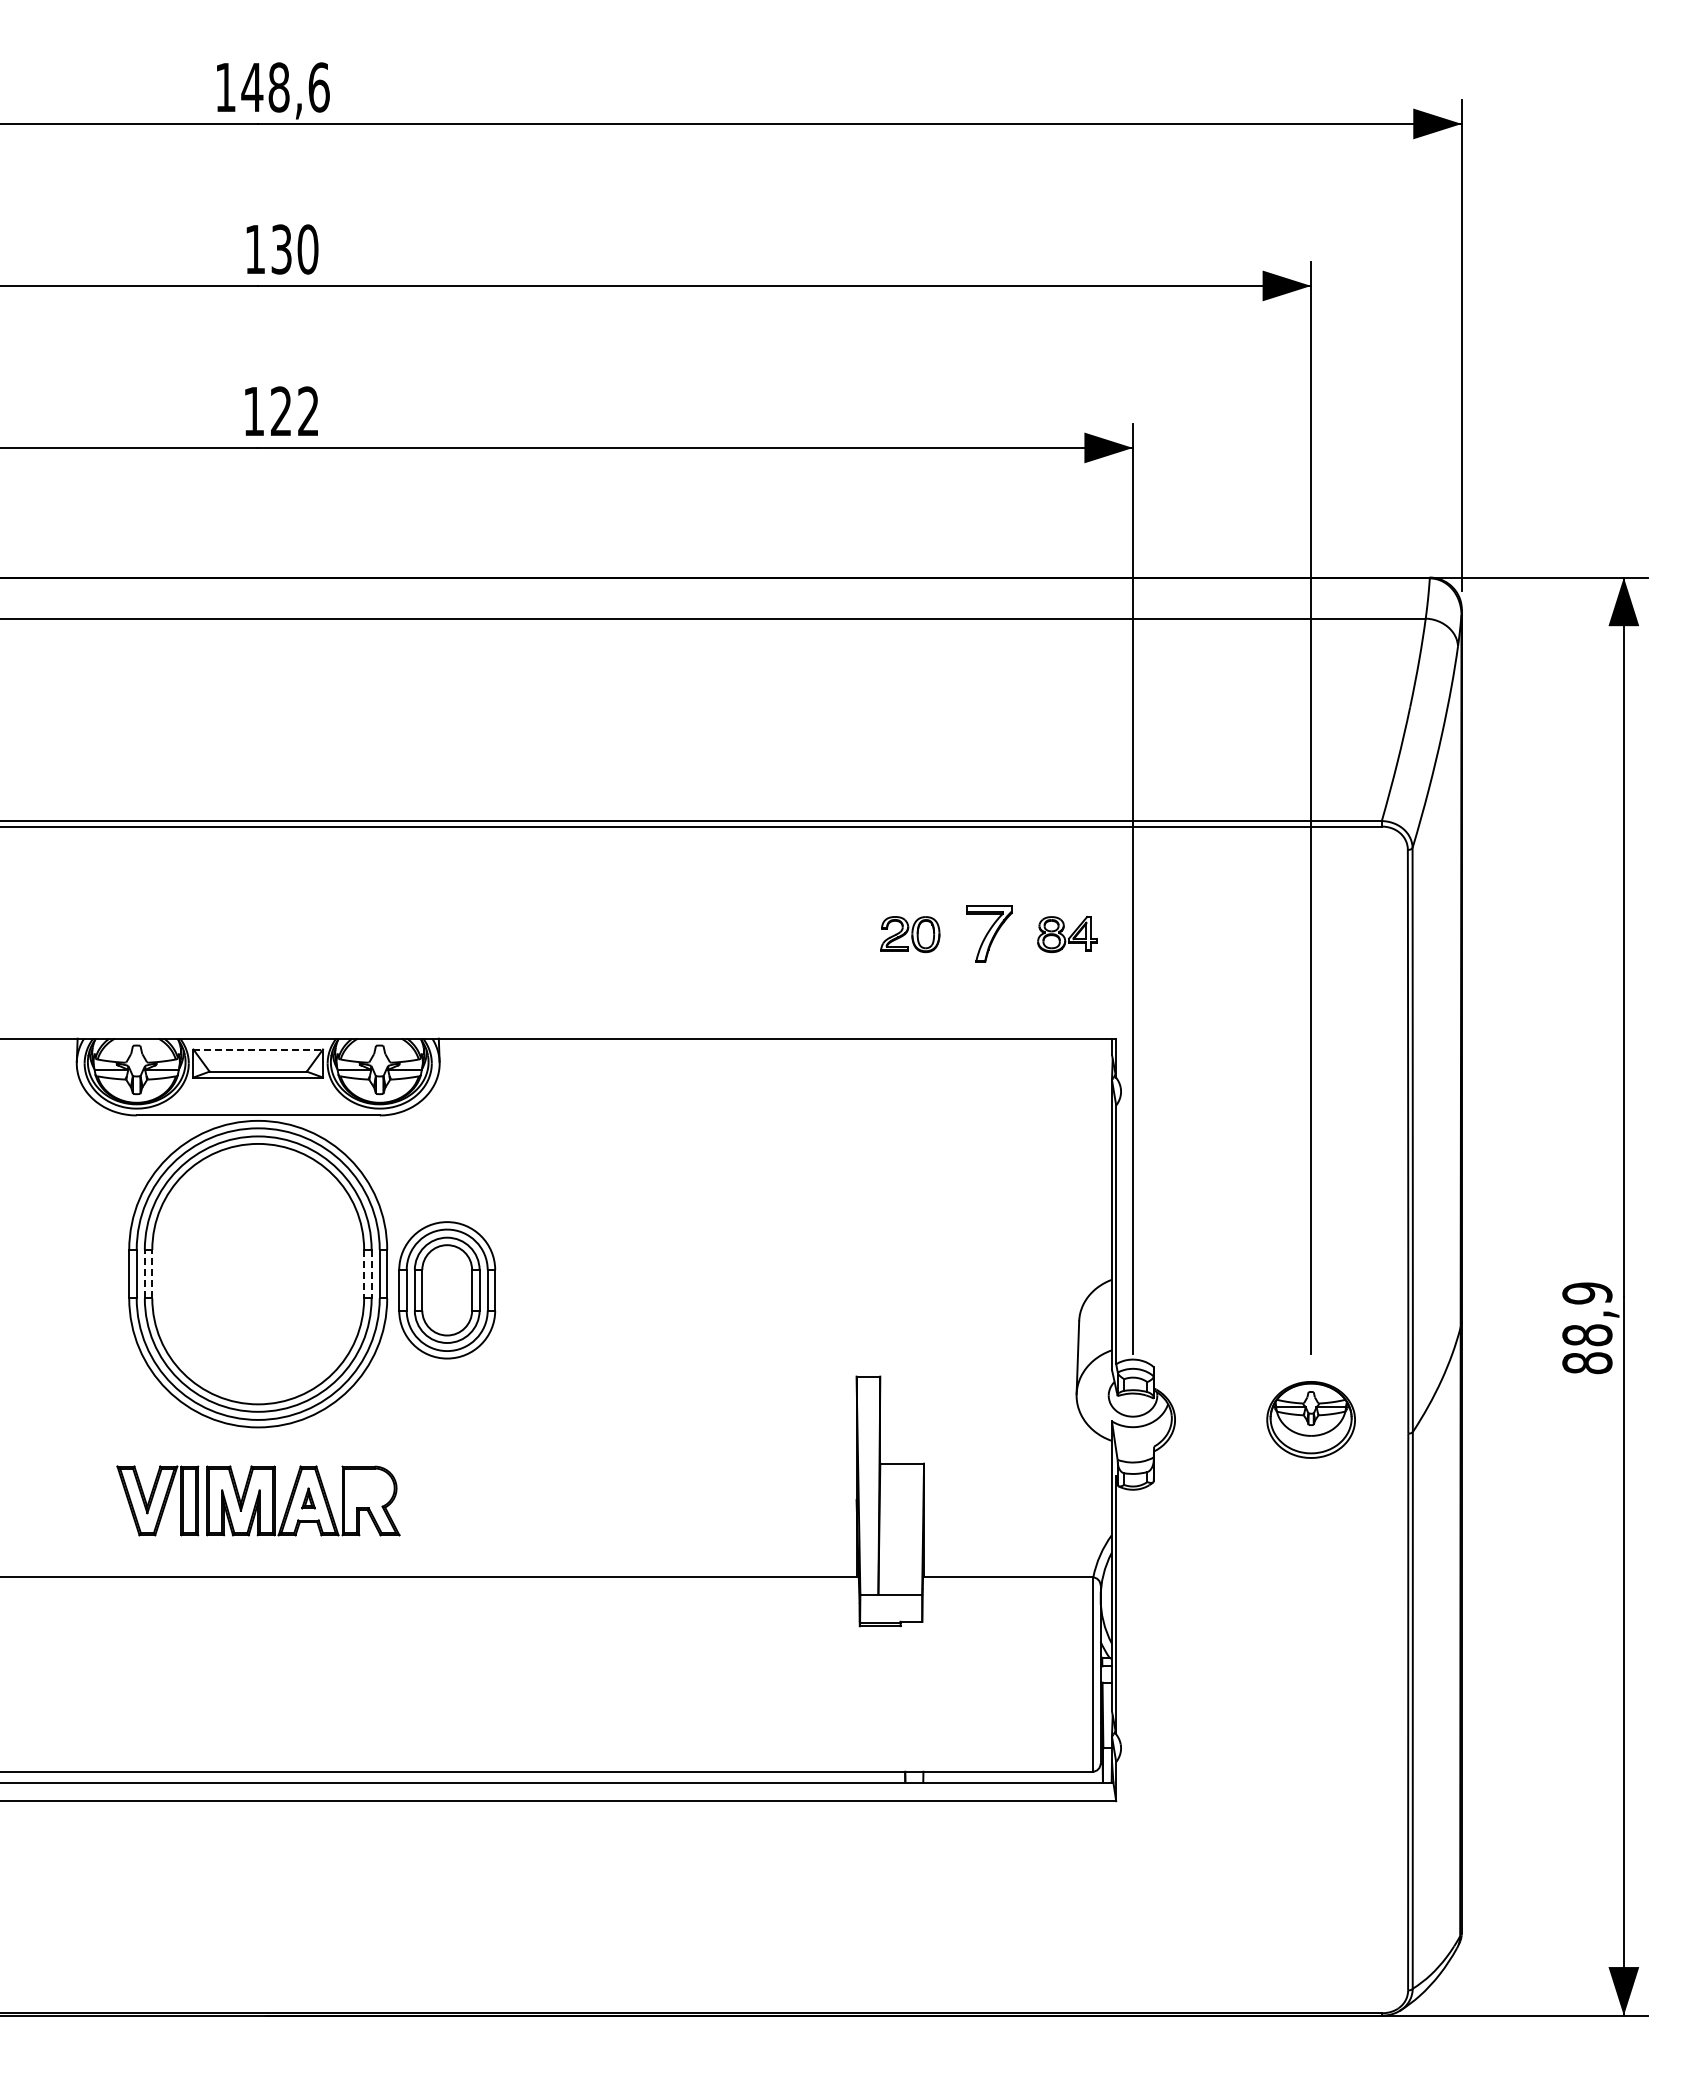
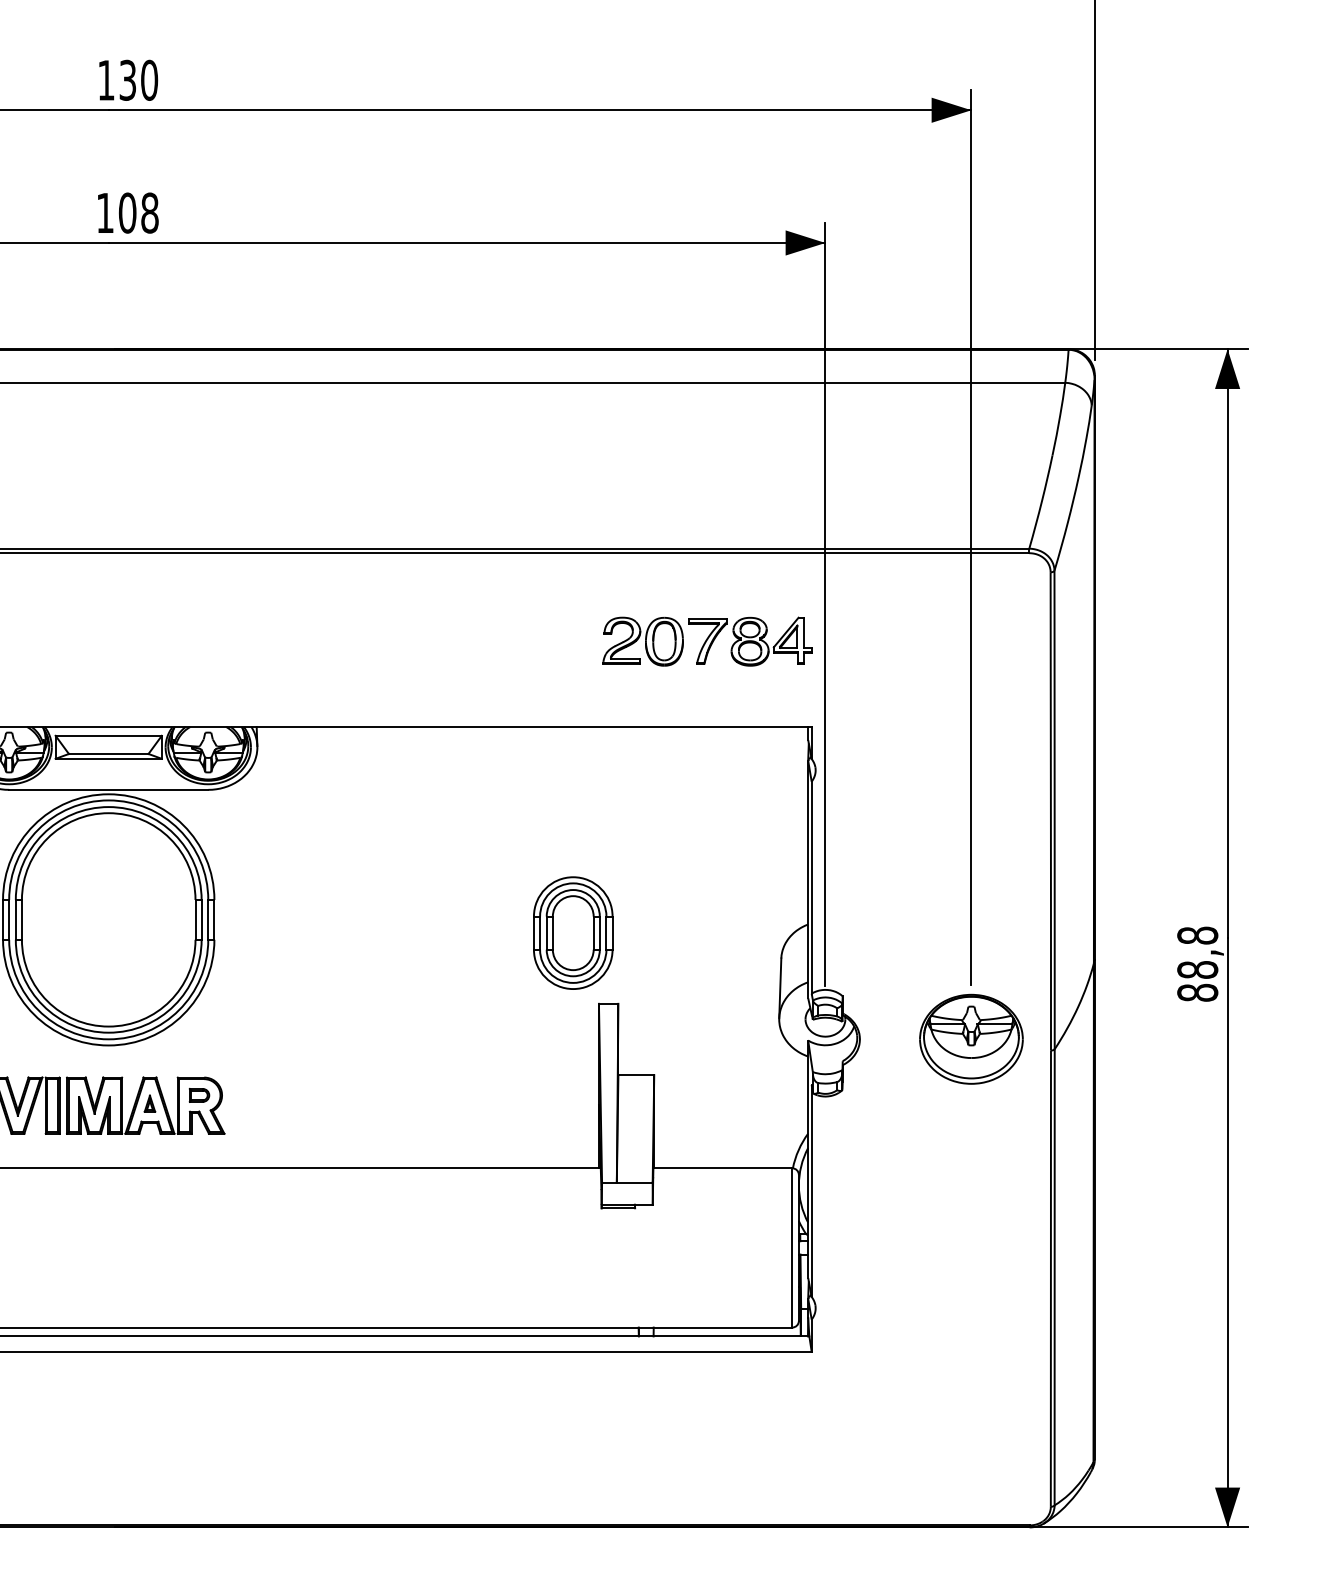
text: (294, 411) -> (138, 213), 122 -> 108
part: (909, 934) -> (642, 641), size x1.67
part: (1067, 934) -> (771, 641), size x1.67
line: (258, 1049) -> (108, 735), dashed -> solid
line: (144, 1273) -> (15, 919), dashed -> solid
line: (152, 1273) -> (22, 919), dashed -> solid
line: (364, 1274) -> (195, 920), dashed -> solid
line: (371, 1274) -> (201, 920), dashed -> solid
part: (447, 1290) -> (573, 933), moved
text: (1587, 1293) -> (1197, 935), 88,9 -> 88,8
part: (1310, 1419) -> (970, 1038), size x1.43
part: (368, 1488) -> (199, 1095), added

